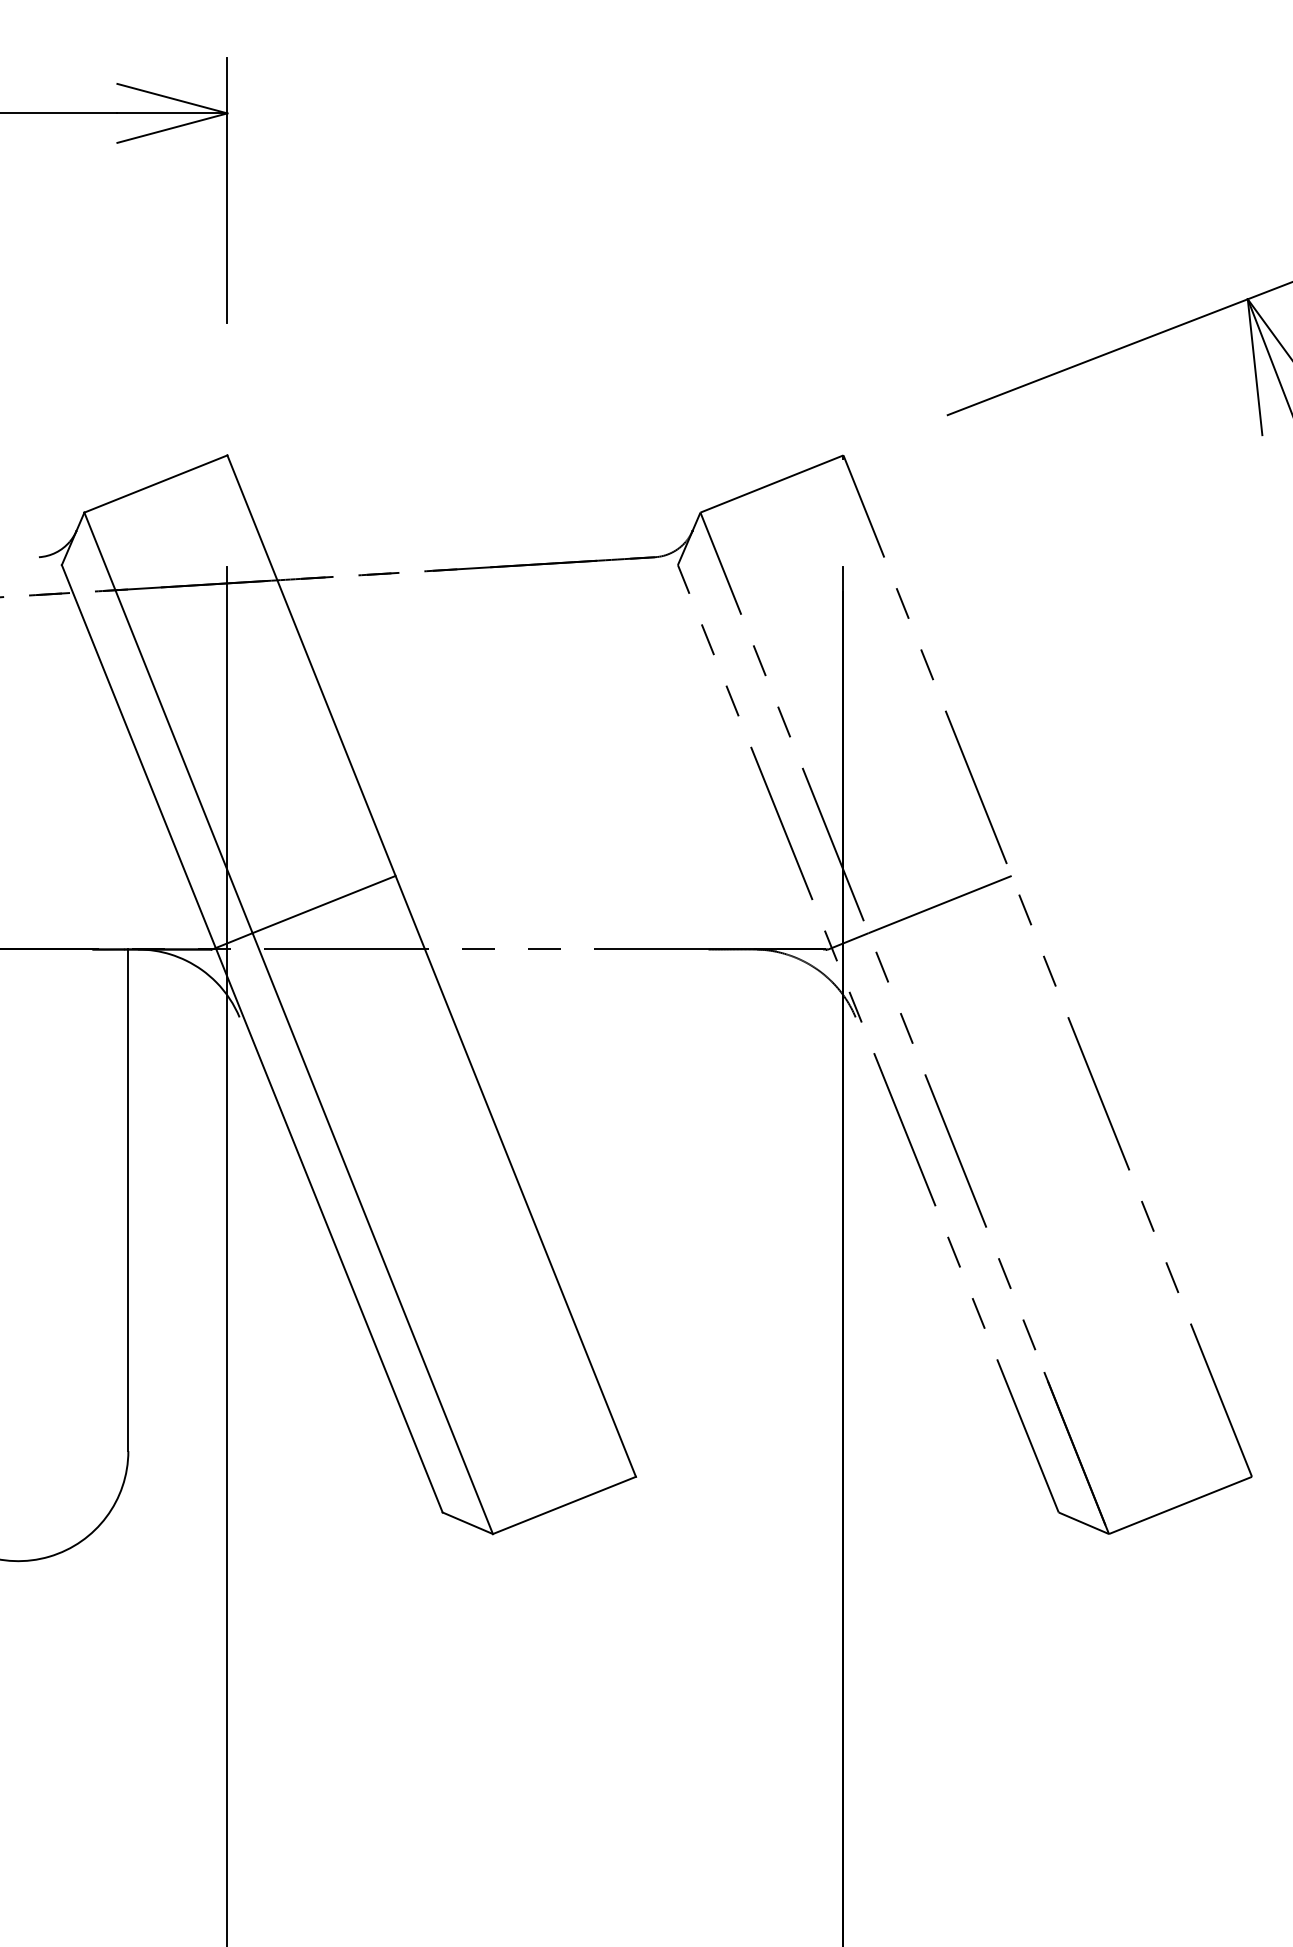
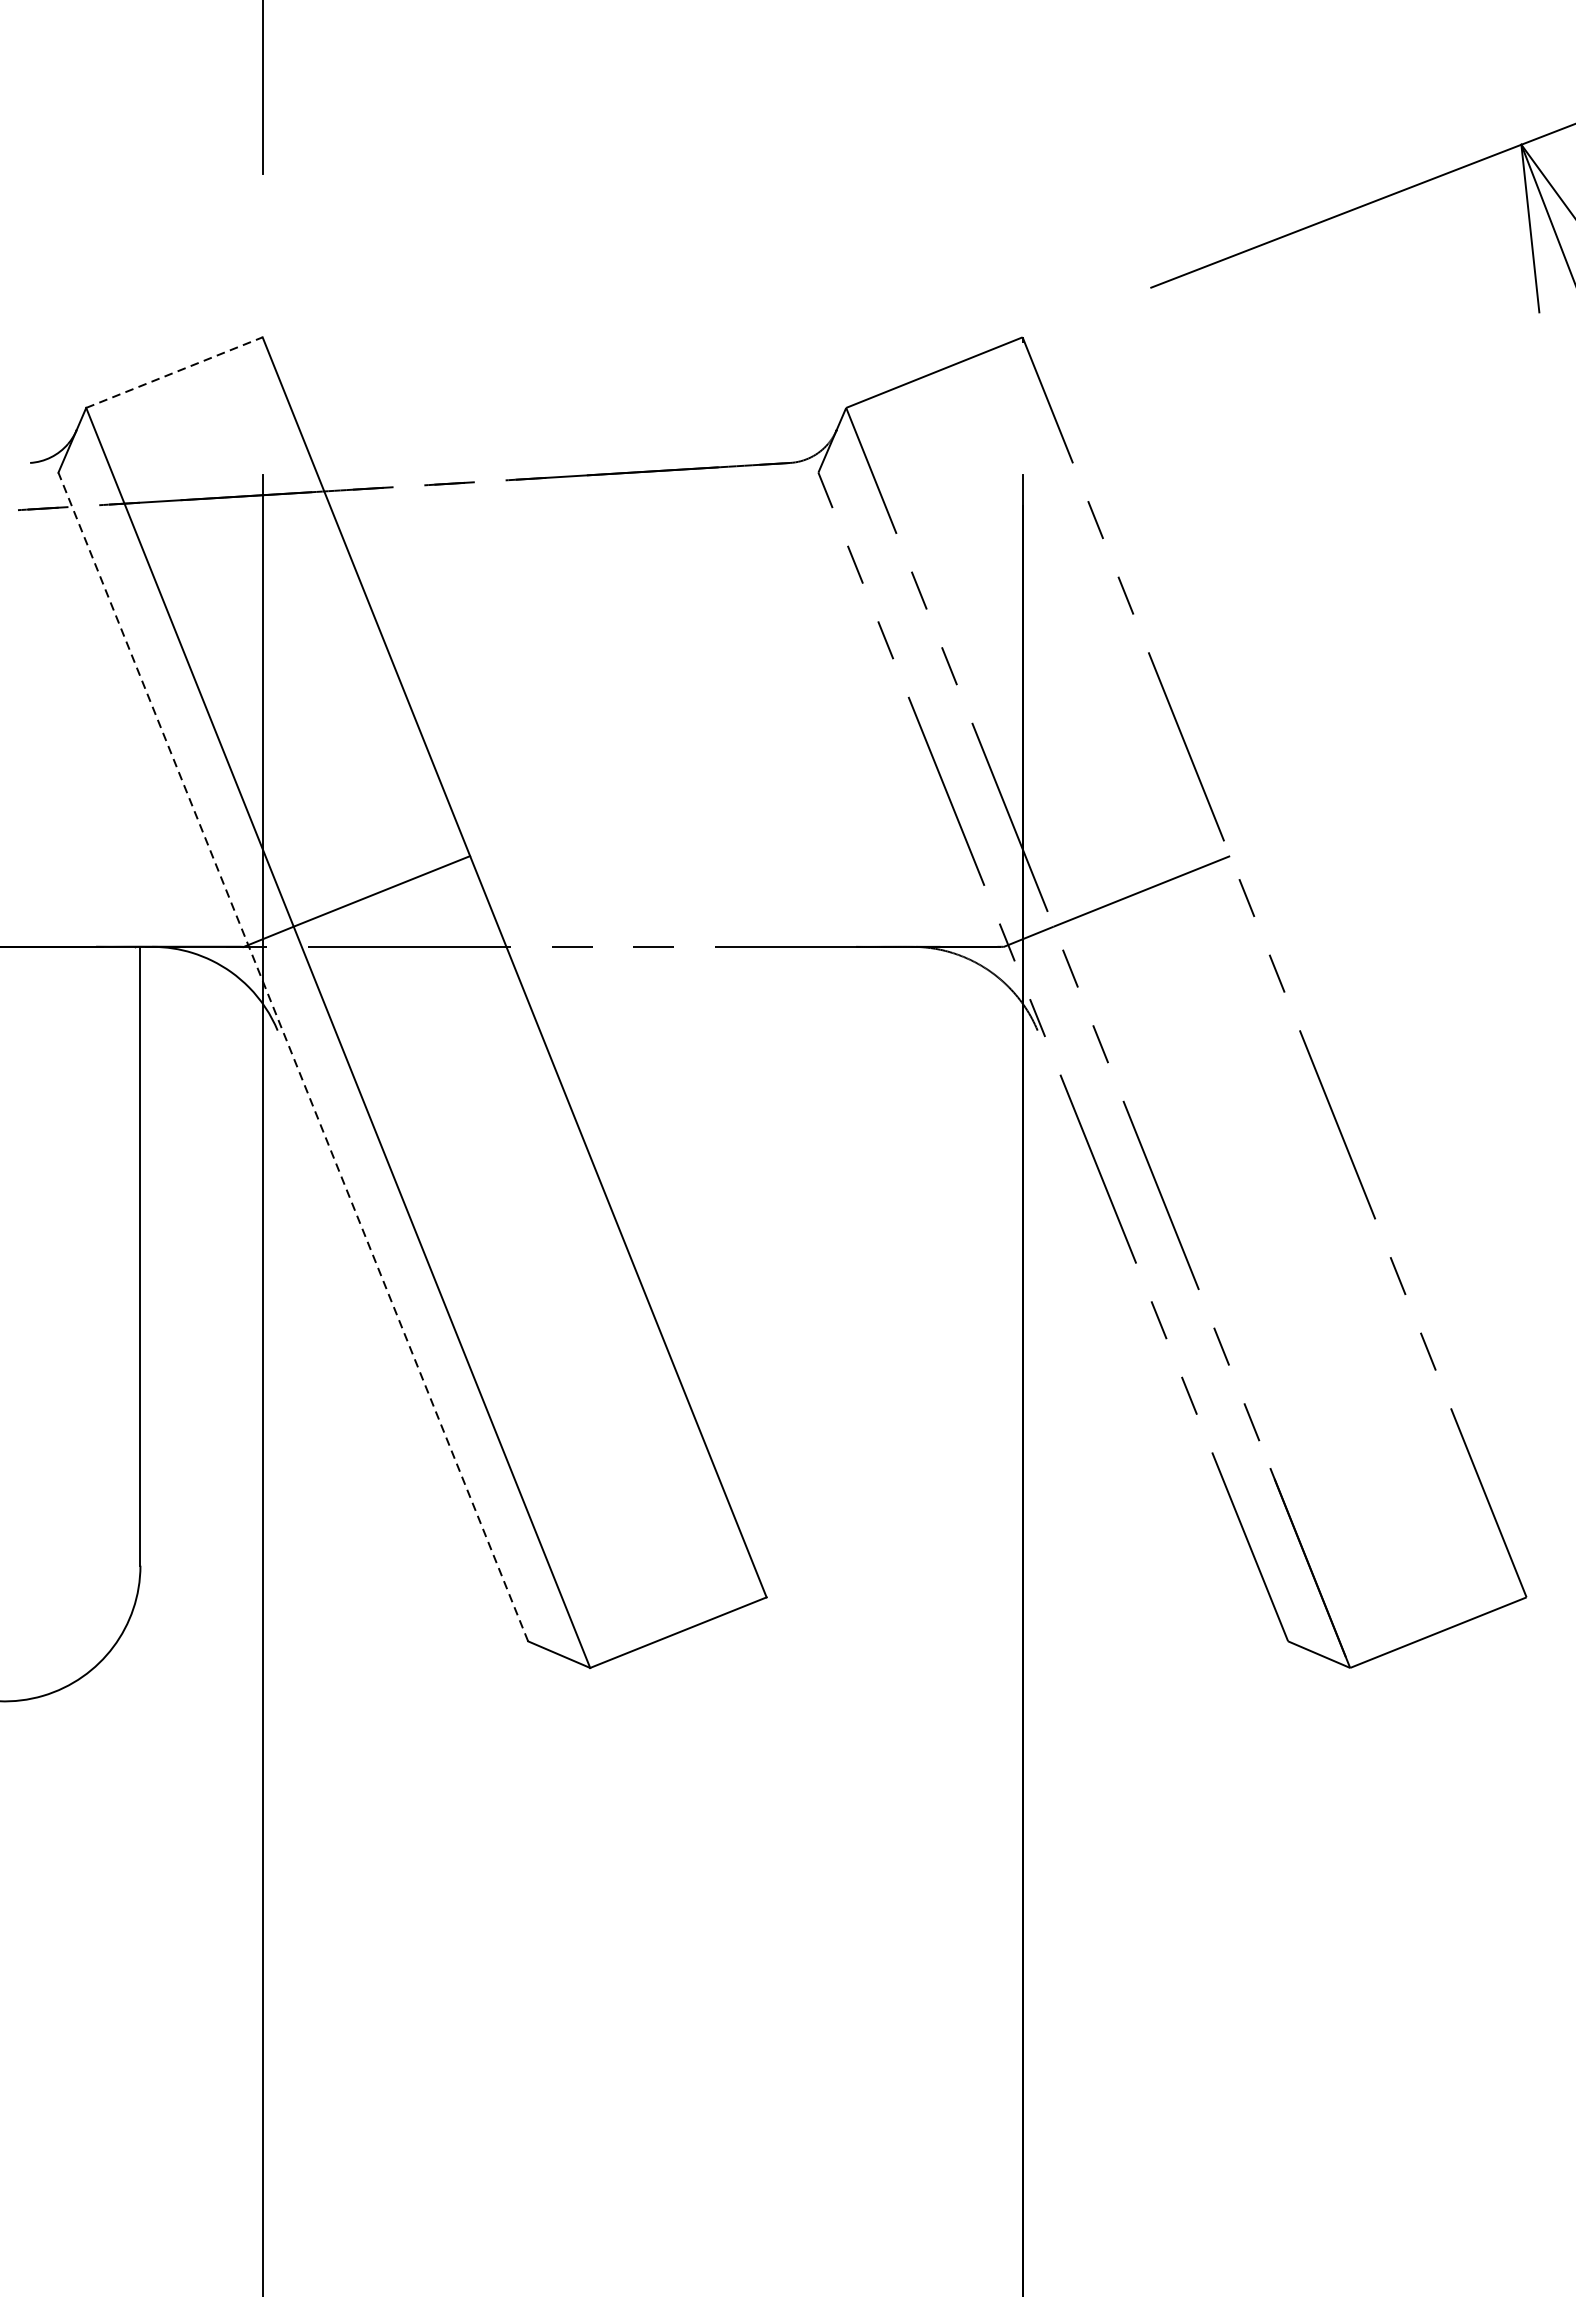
line: (156, 483) -> (175, 371), solid -> dashed
line: (252, 1038) -> (293, 1056), solid -> dashed

